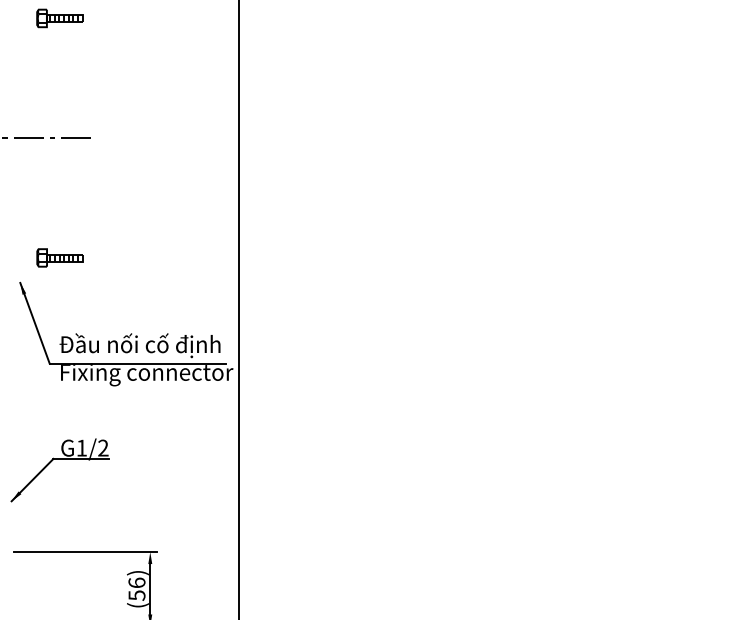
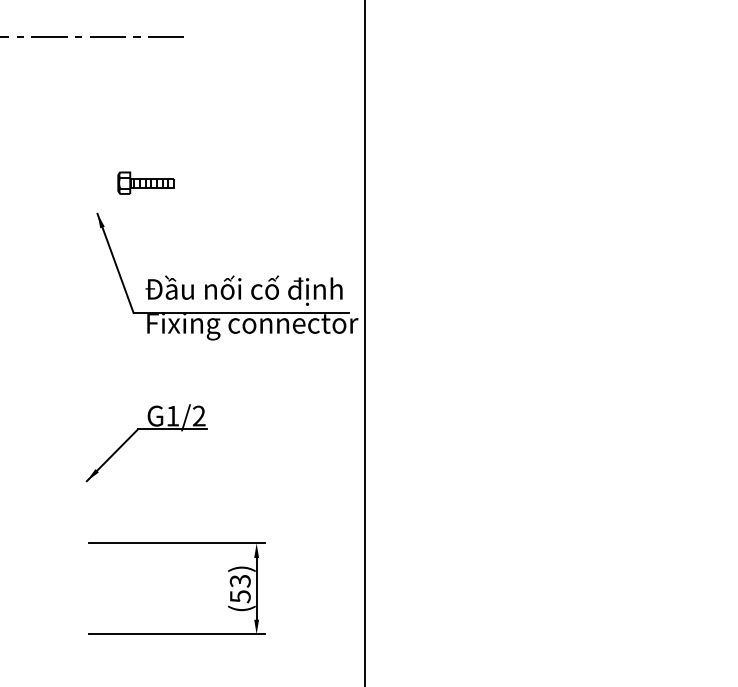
text: (136, 582) -> (239, 580), (56) -> (53)

